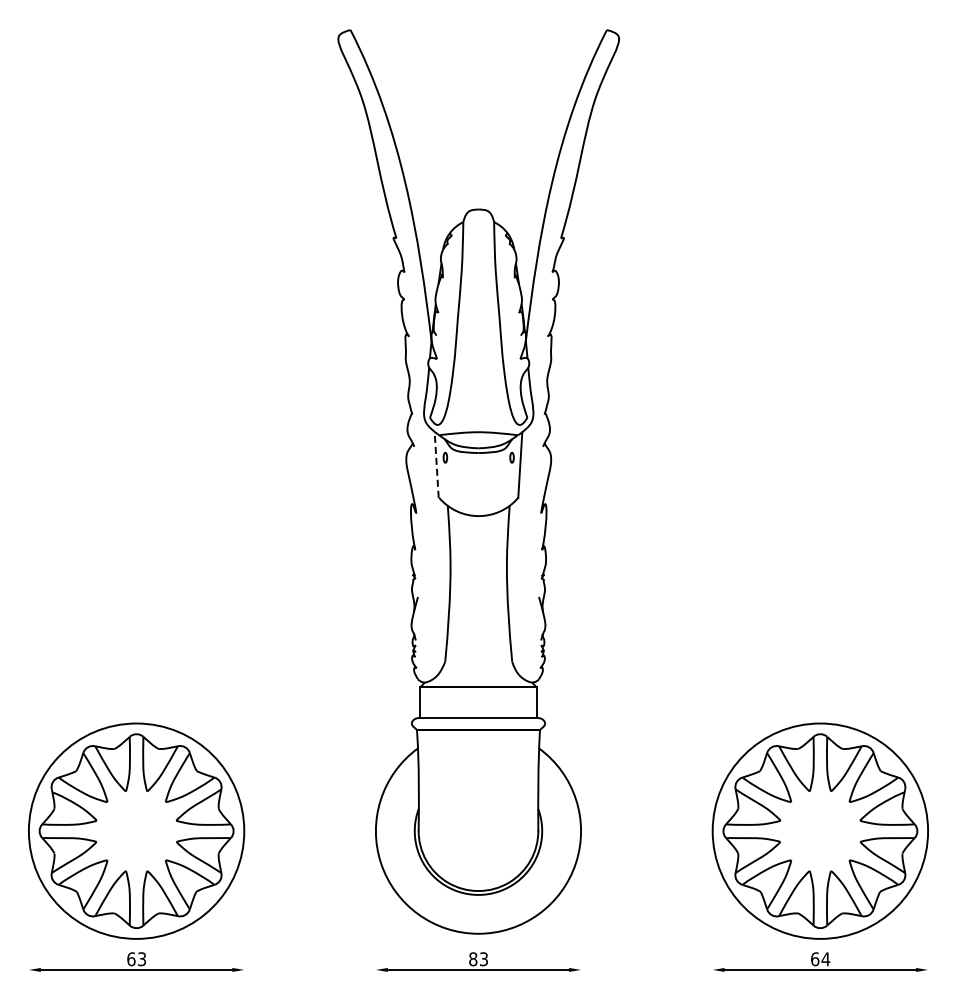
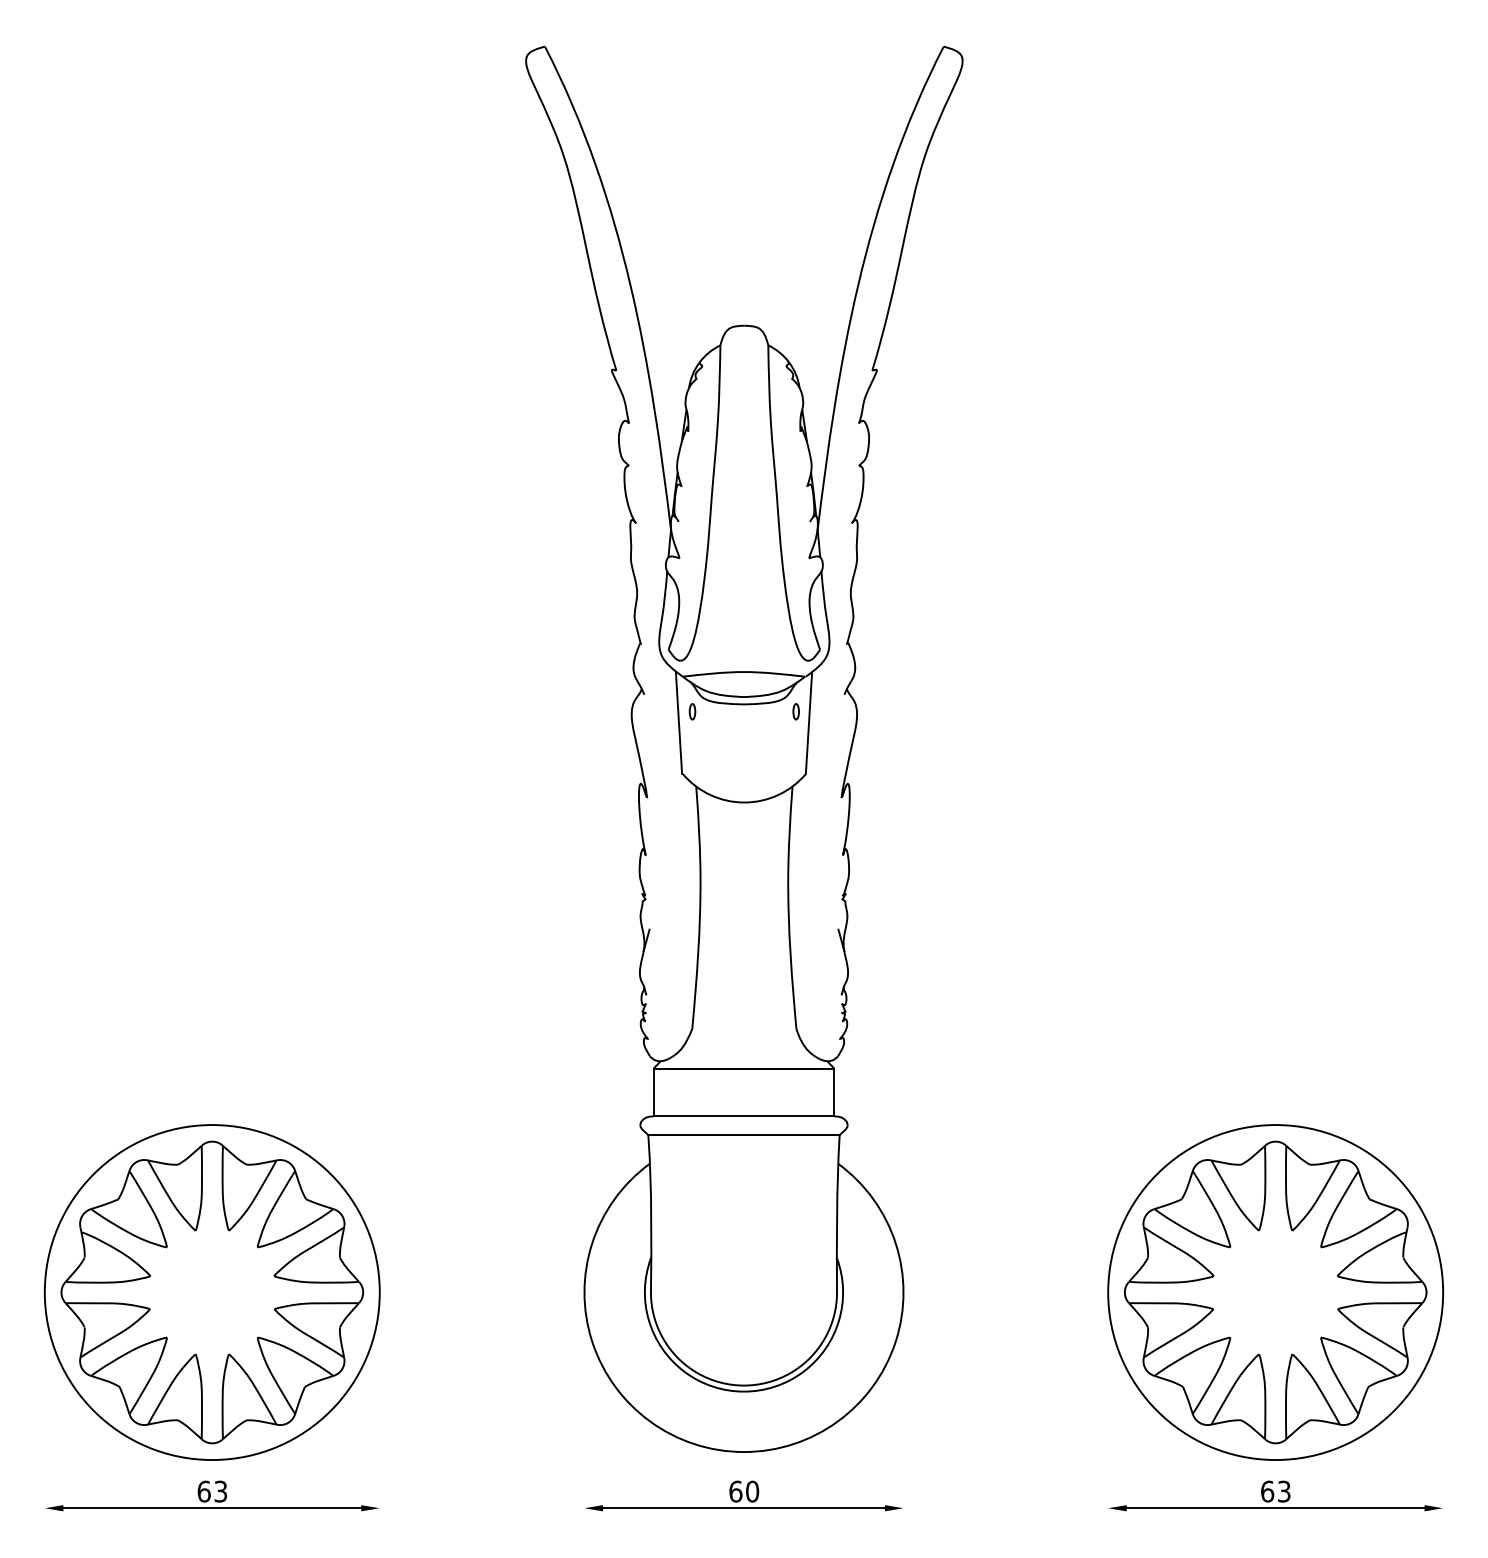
line: (436, 465) -> (678, 723), dashed -> solid
text: (478, 959) -> (744, 1492), 83 -> 60
text: (825, 959) -> (1283, 1492), 64 -> 63

